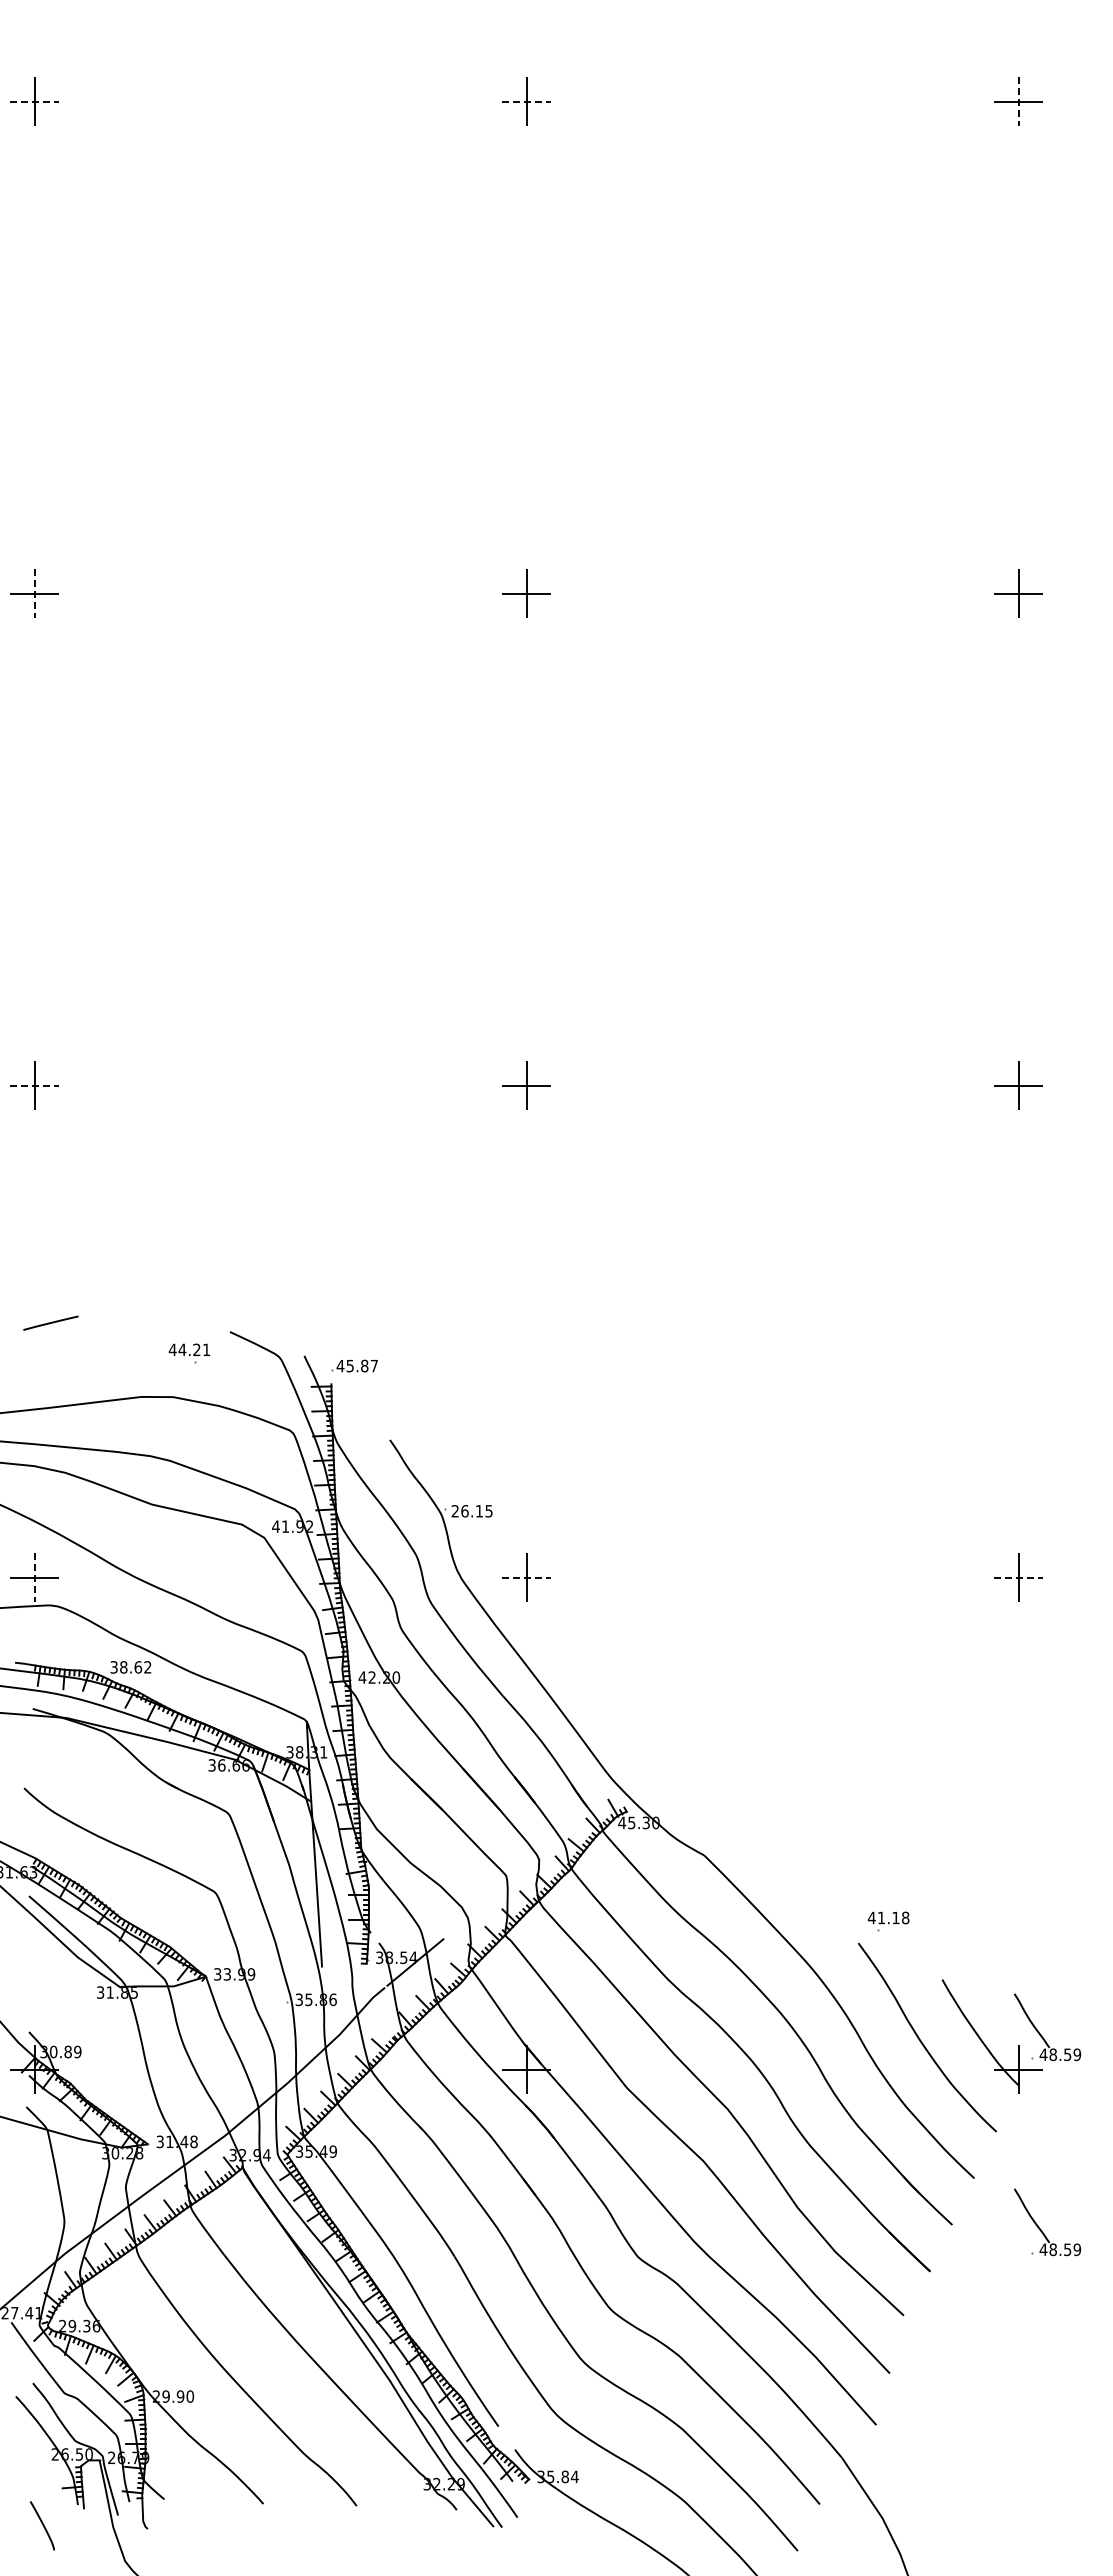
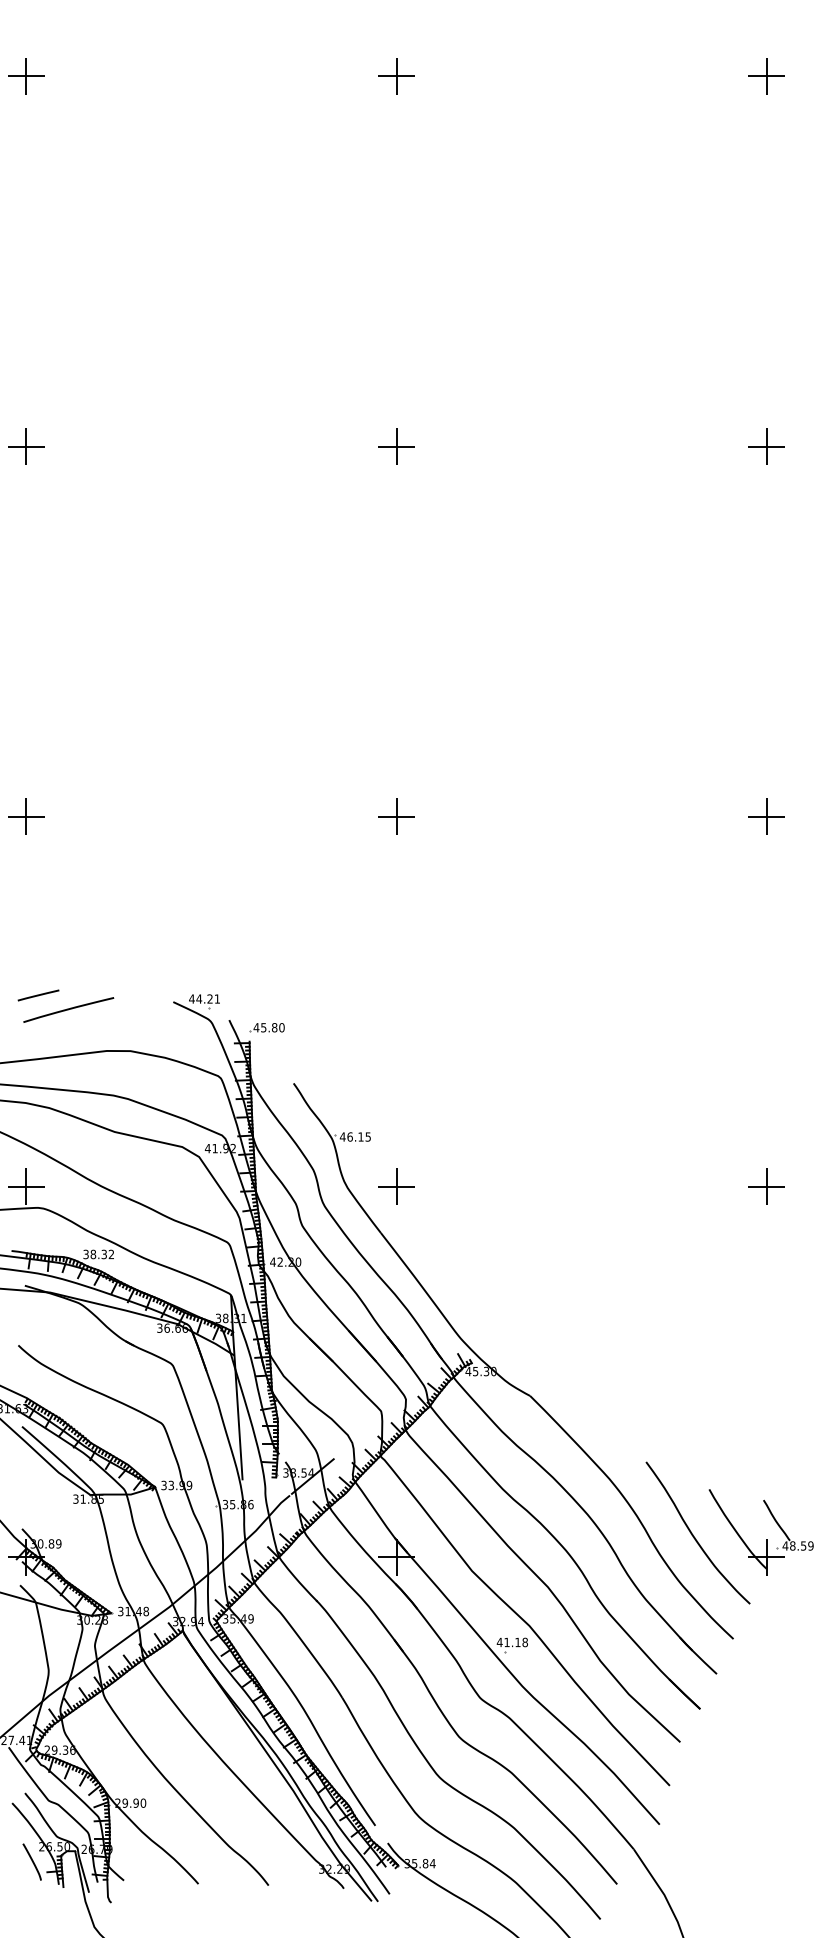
line: (34, 101) -> (26, 76), dashed -> solid
line: (526, 101) -> (396, 76), dashed -> solid
line: (1018, 101) -> (766, 76), dashed -> solid
line: (34, 593) -> (26, 446), dashed -> solid
line: (34, 1085) -> (26, 816), dashed -> solid
curve: (90, 1342) -> (68, 1010), added
part: (188, 1353) -> (203, 1001), moved
text: (374, 1365) -> (282, 1027), 45.87 -> 45.80
text: (455, 1511) -> (342, 1137), 26.15 -> 46.15
line: (34, 1577) -> (26, 1186), dashed -> solid
line: (526, 1577) -> (396, 1186), dashed -> solid
line: (1018, 1577) -> (766, 1186), dashed -> solid
text: (138, 1667) -> (104, 1254), 38.62 -> 38.32
part: (888, 1921) -> (512, 1645), moved
part: (1040, 2228) -> (783, 1676), removed
curve: (42, 2525) -> (32, 1861), moved

